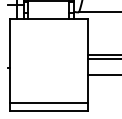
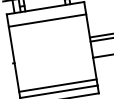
line: (48, 31) -> (47, 20), added
line: (48, 97) -> (57, 86), added

